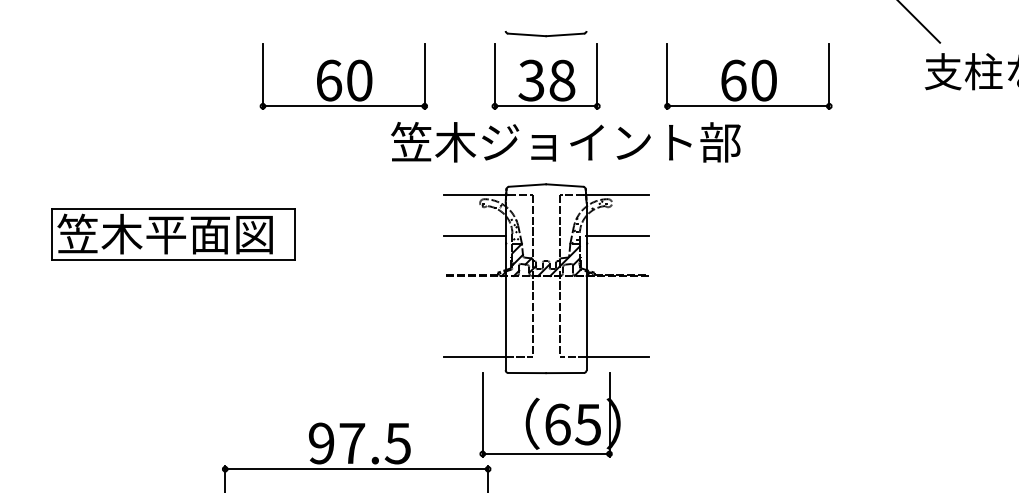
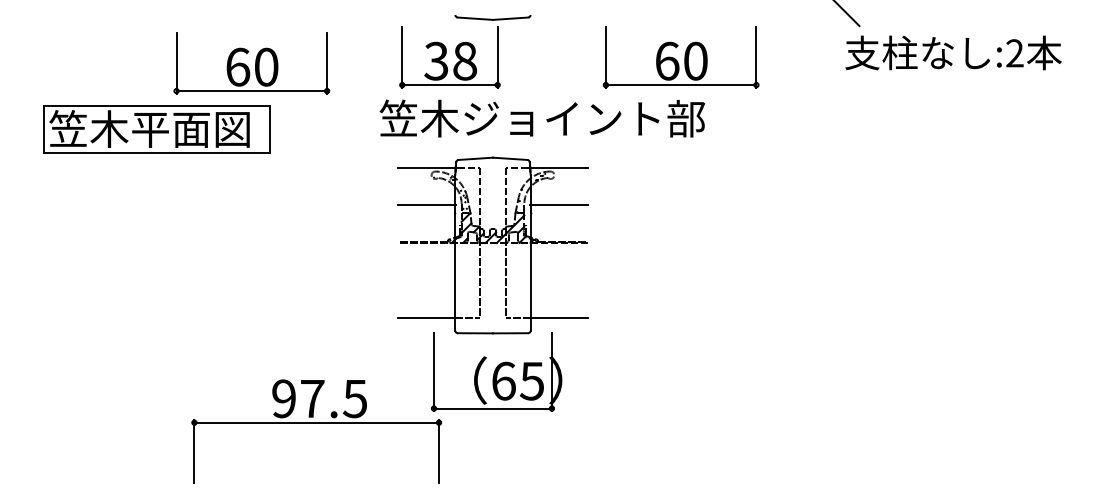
part: (343, 76) -> (251, 63), moved
part: (545, 76) -> (449, 57), moved
text: (566, 142) -> (542, 118), moved
part: (172, 234) -> (156, 129), moved

